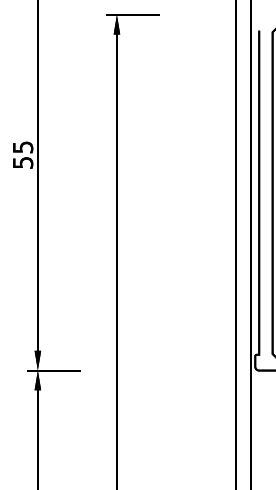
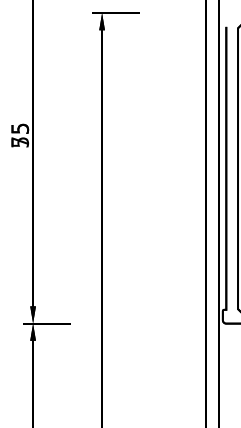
text: (23, 162) -> (20, 141), 55 -> 75

